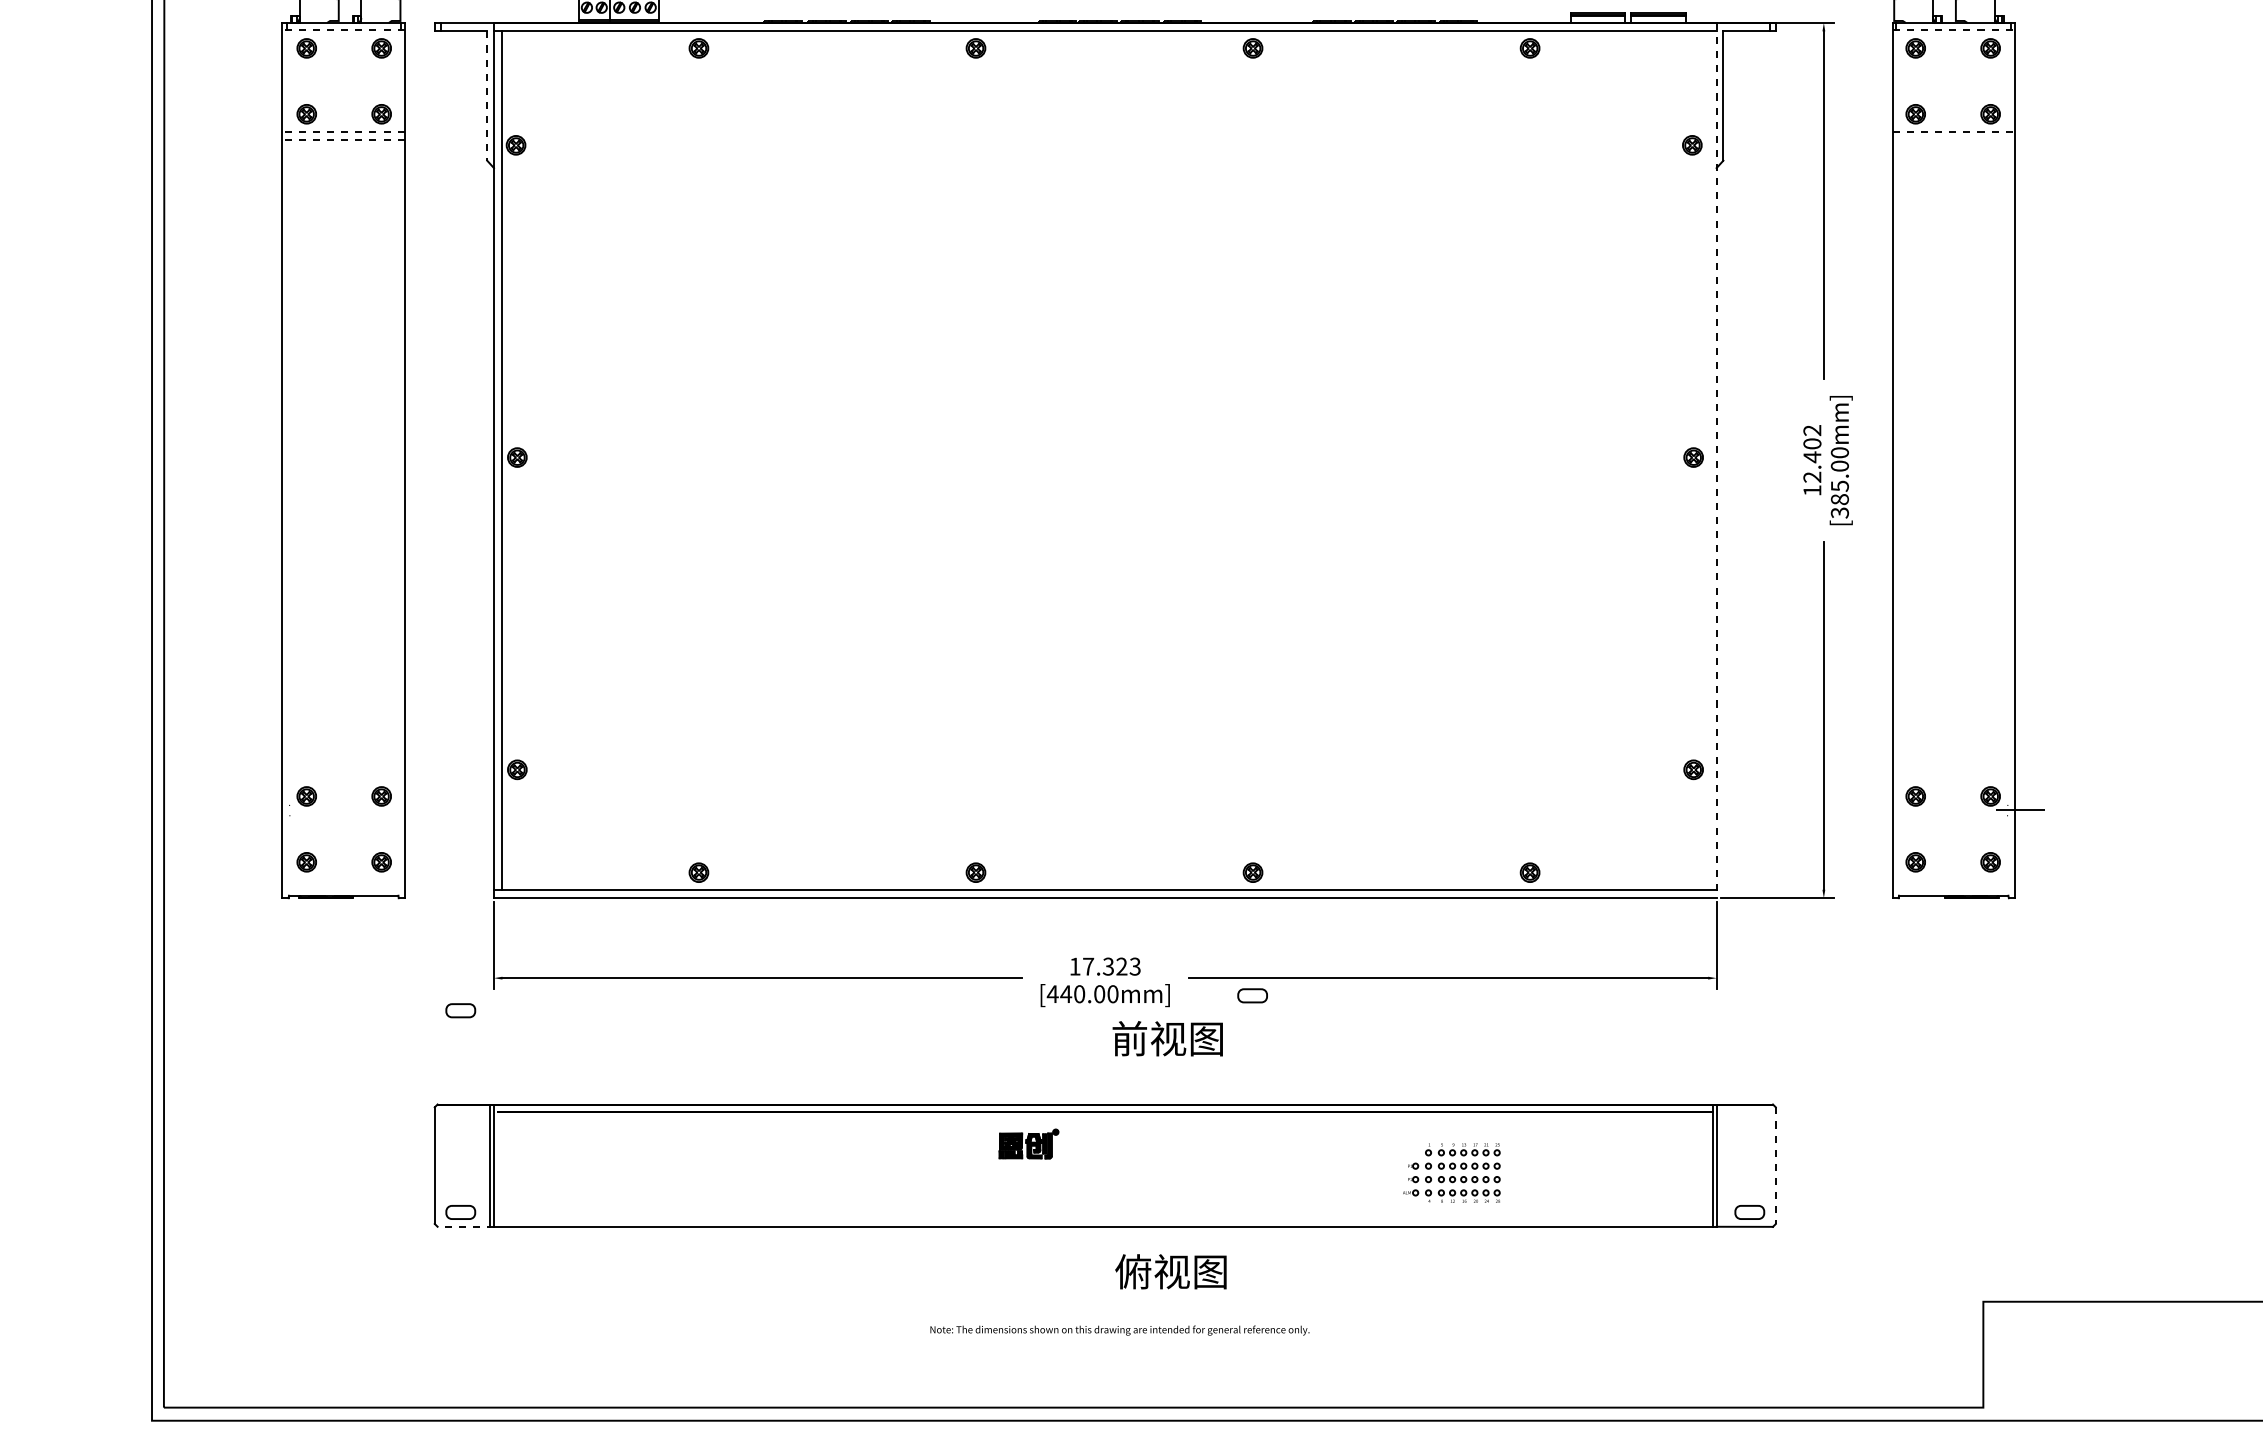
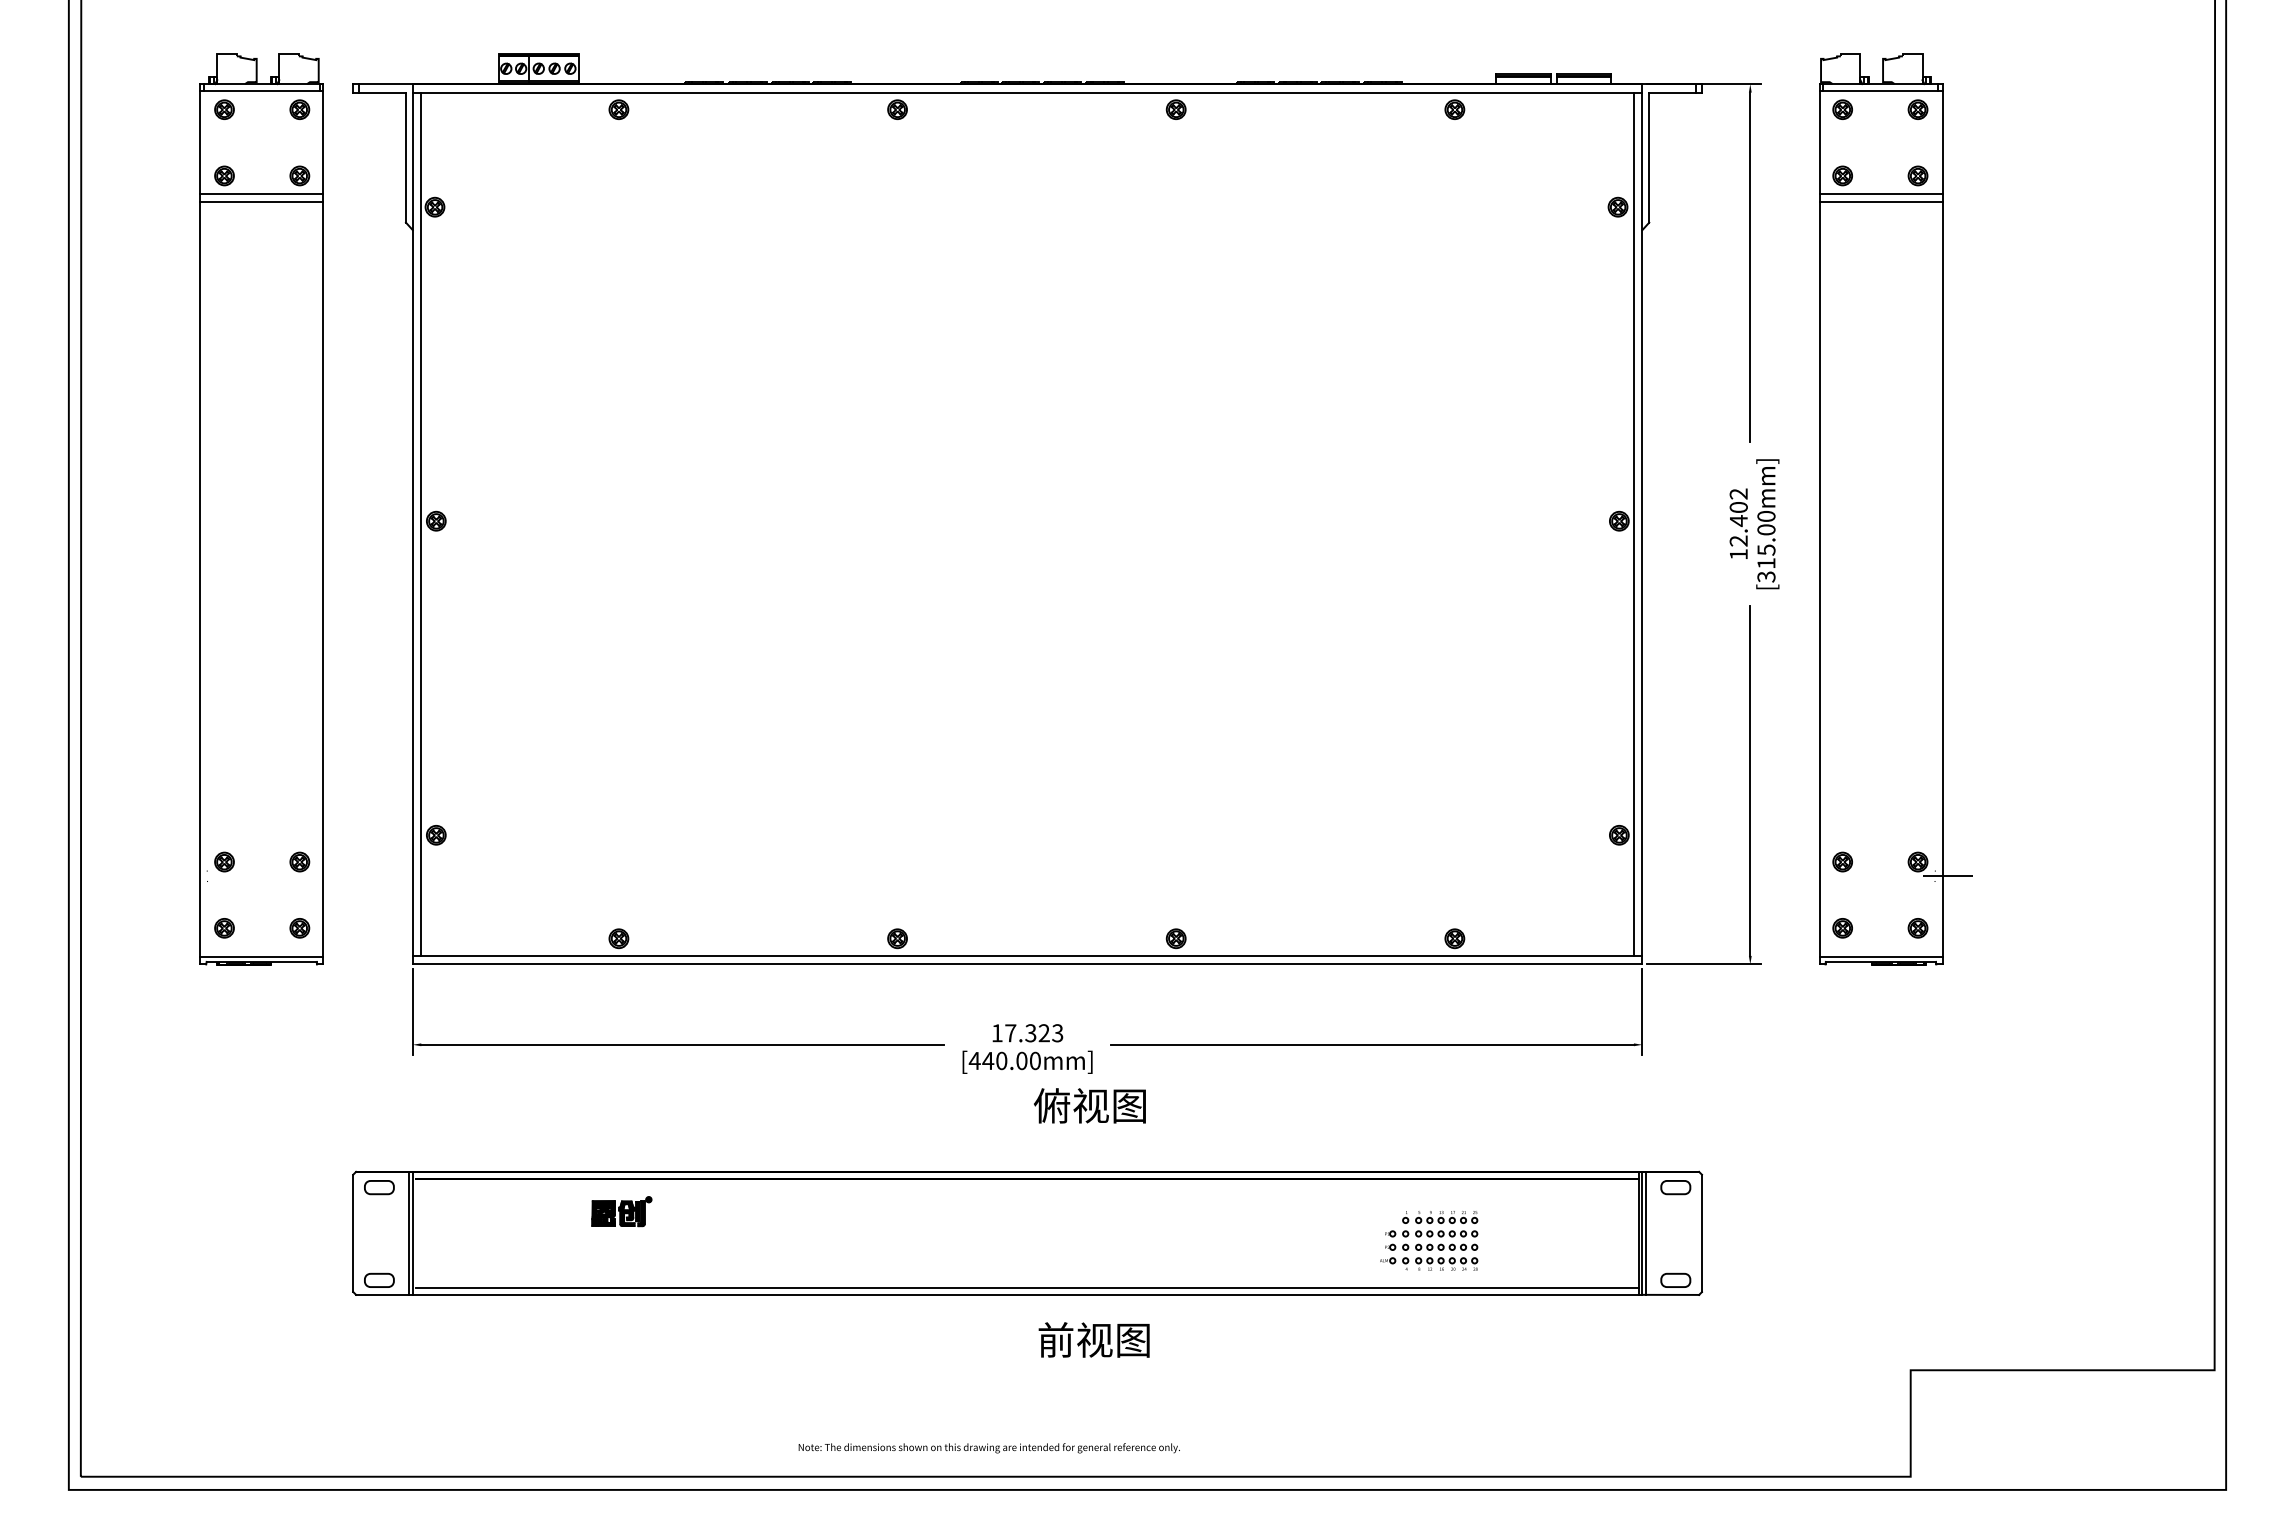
line: (343, 30) -> (261, 91), dashed -> solid
line: (1954, 30) -> (1881, 91), dashed -> solid
line: (486, 96) -> (405, 158), dashed -> solid
line: (343, 131) -> (261, 193), dashed -> solid
line: (1954, 131) -> (1881, 193), dashed -> solid
line: (343, 139) -> (261, 201), dashed -> solid
line: (1953, 139) -> (1880, 201), added
line: (1707, 459) -> (1633, 523), added
line: (1716, 460) -> (1642, 524), dashed -> solid
text: (1839, 499) -> (1766, 563), [385.00mm] -> [315.00mm]
line: (343, 891) -> (261, 957), added
line: (1953, 891) -> (1880, 957), added
part: (1252, 995) -> (1675, 1187), moved
part: (460, 1010) -> (379, 1187), moved
text: (1130, 1038) -> (1052, 1105), 前视图 -> 俯视图
part: (1028, 1143) -> (621, 1211), moved
line: (1719, 1164) -> (1645, 1232), added
line: (1775, 1165) -> (1701, 1233), dashed -> solid
part: (1452, 1172) -> (1429, 1240), moved
line: (1105, 1219) -> (1027, 1287), added
line: (464, 1226) -> (383, 1294), dashed -> solid
text: (1133, 1271) -> (1055, 1339), 俯视图 -> 前视图
text: (1119, 1330) -> (988, 1448), moved

